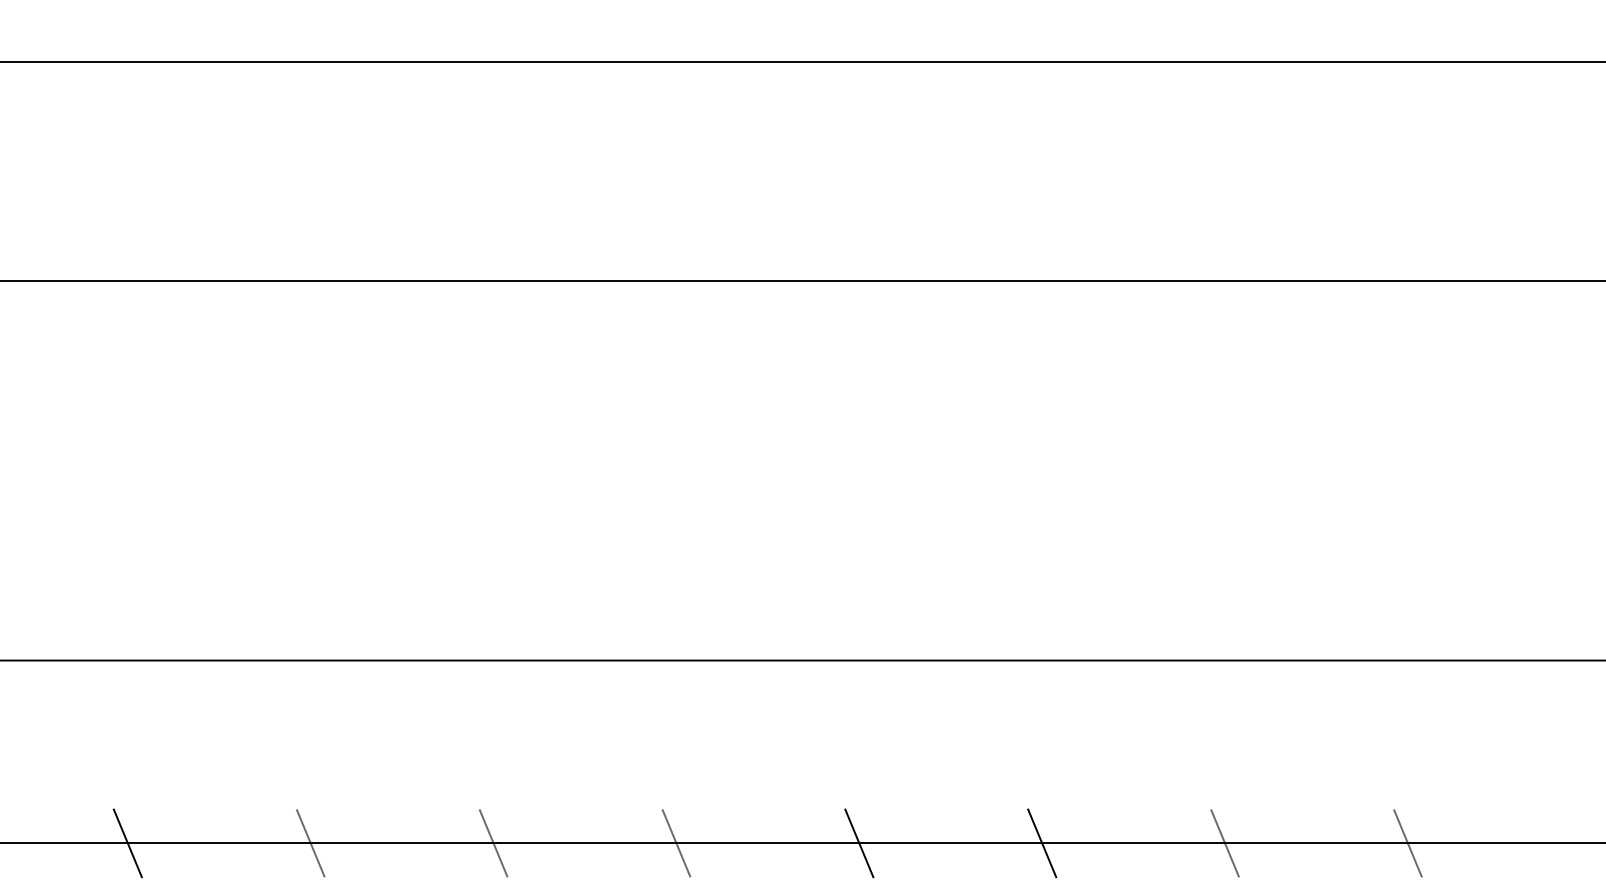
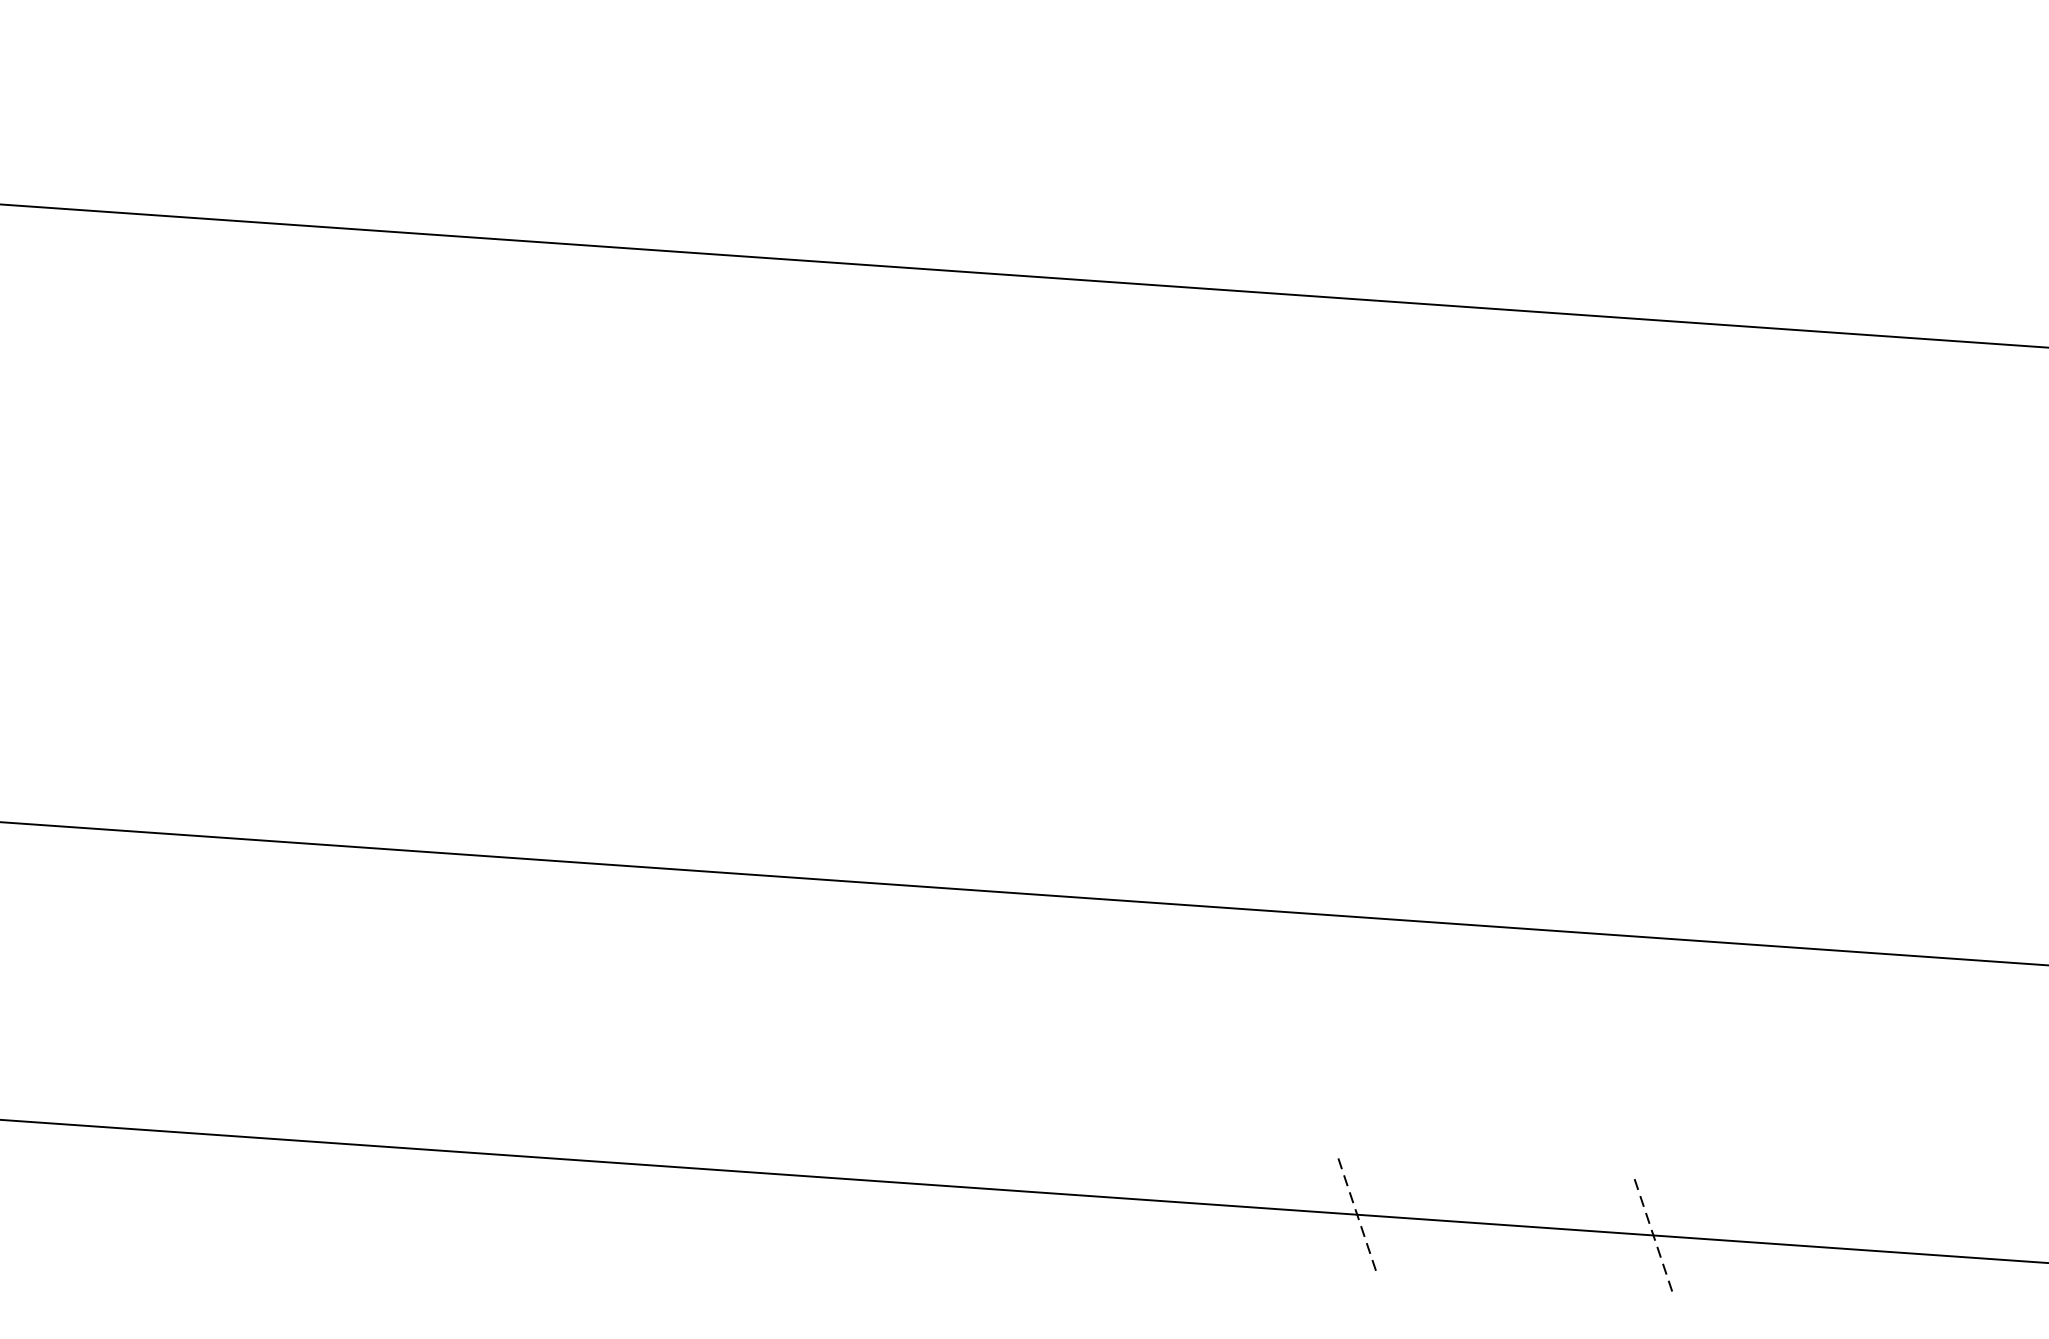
line: (127, 843) -> (171, 1132), removed
line: (310, 843) -> (468, 1152), removed
line: (493, 843) -> (764, 1173), removed
line: (676, 843) -> (1061, 1194), removed
line: (859, 843) -> (1357, 1214), solid -> dashed
line: (1042, 843) -> (1653, 1235), solid -> dashed
line: (1225, 843) -> (1950, 1256), removed

